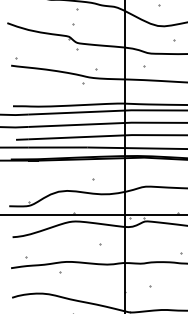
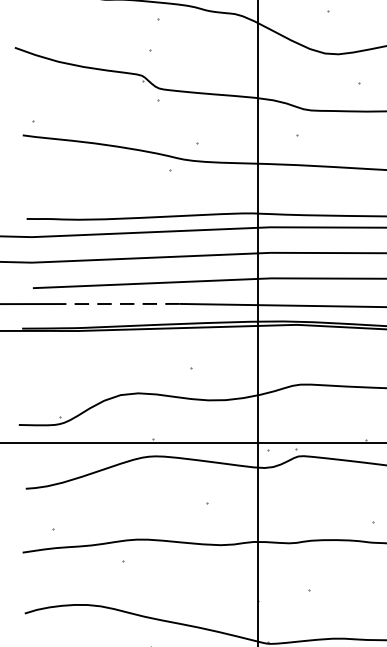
line: (57, 147) -> (118, 303), solid -> dashed

